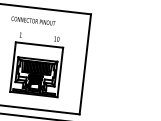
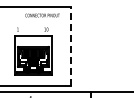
text: (33, 21) -> (42, 15), moved
line: (84, 64) -> (70, 46), solid -> dashed

